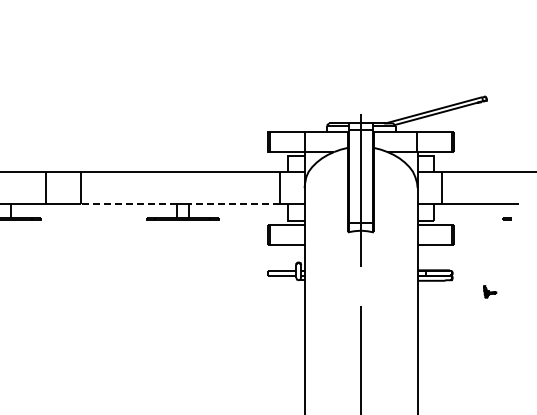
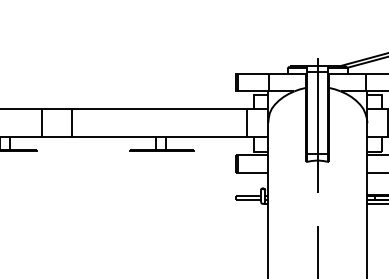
line: (129, 204) -> (114, 137), dashed -> solid
line: (234, 204) -> (206, 137), dashed -> solid

